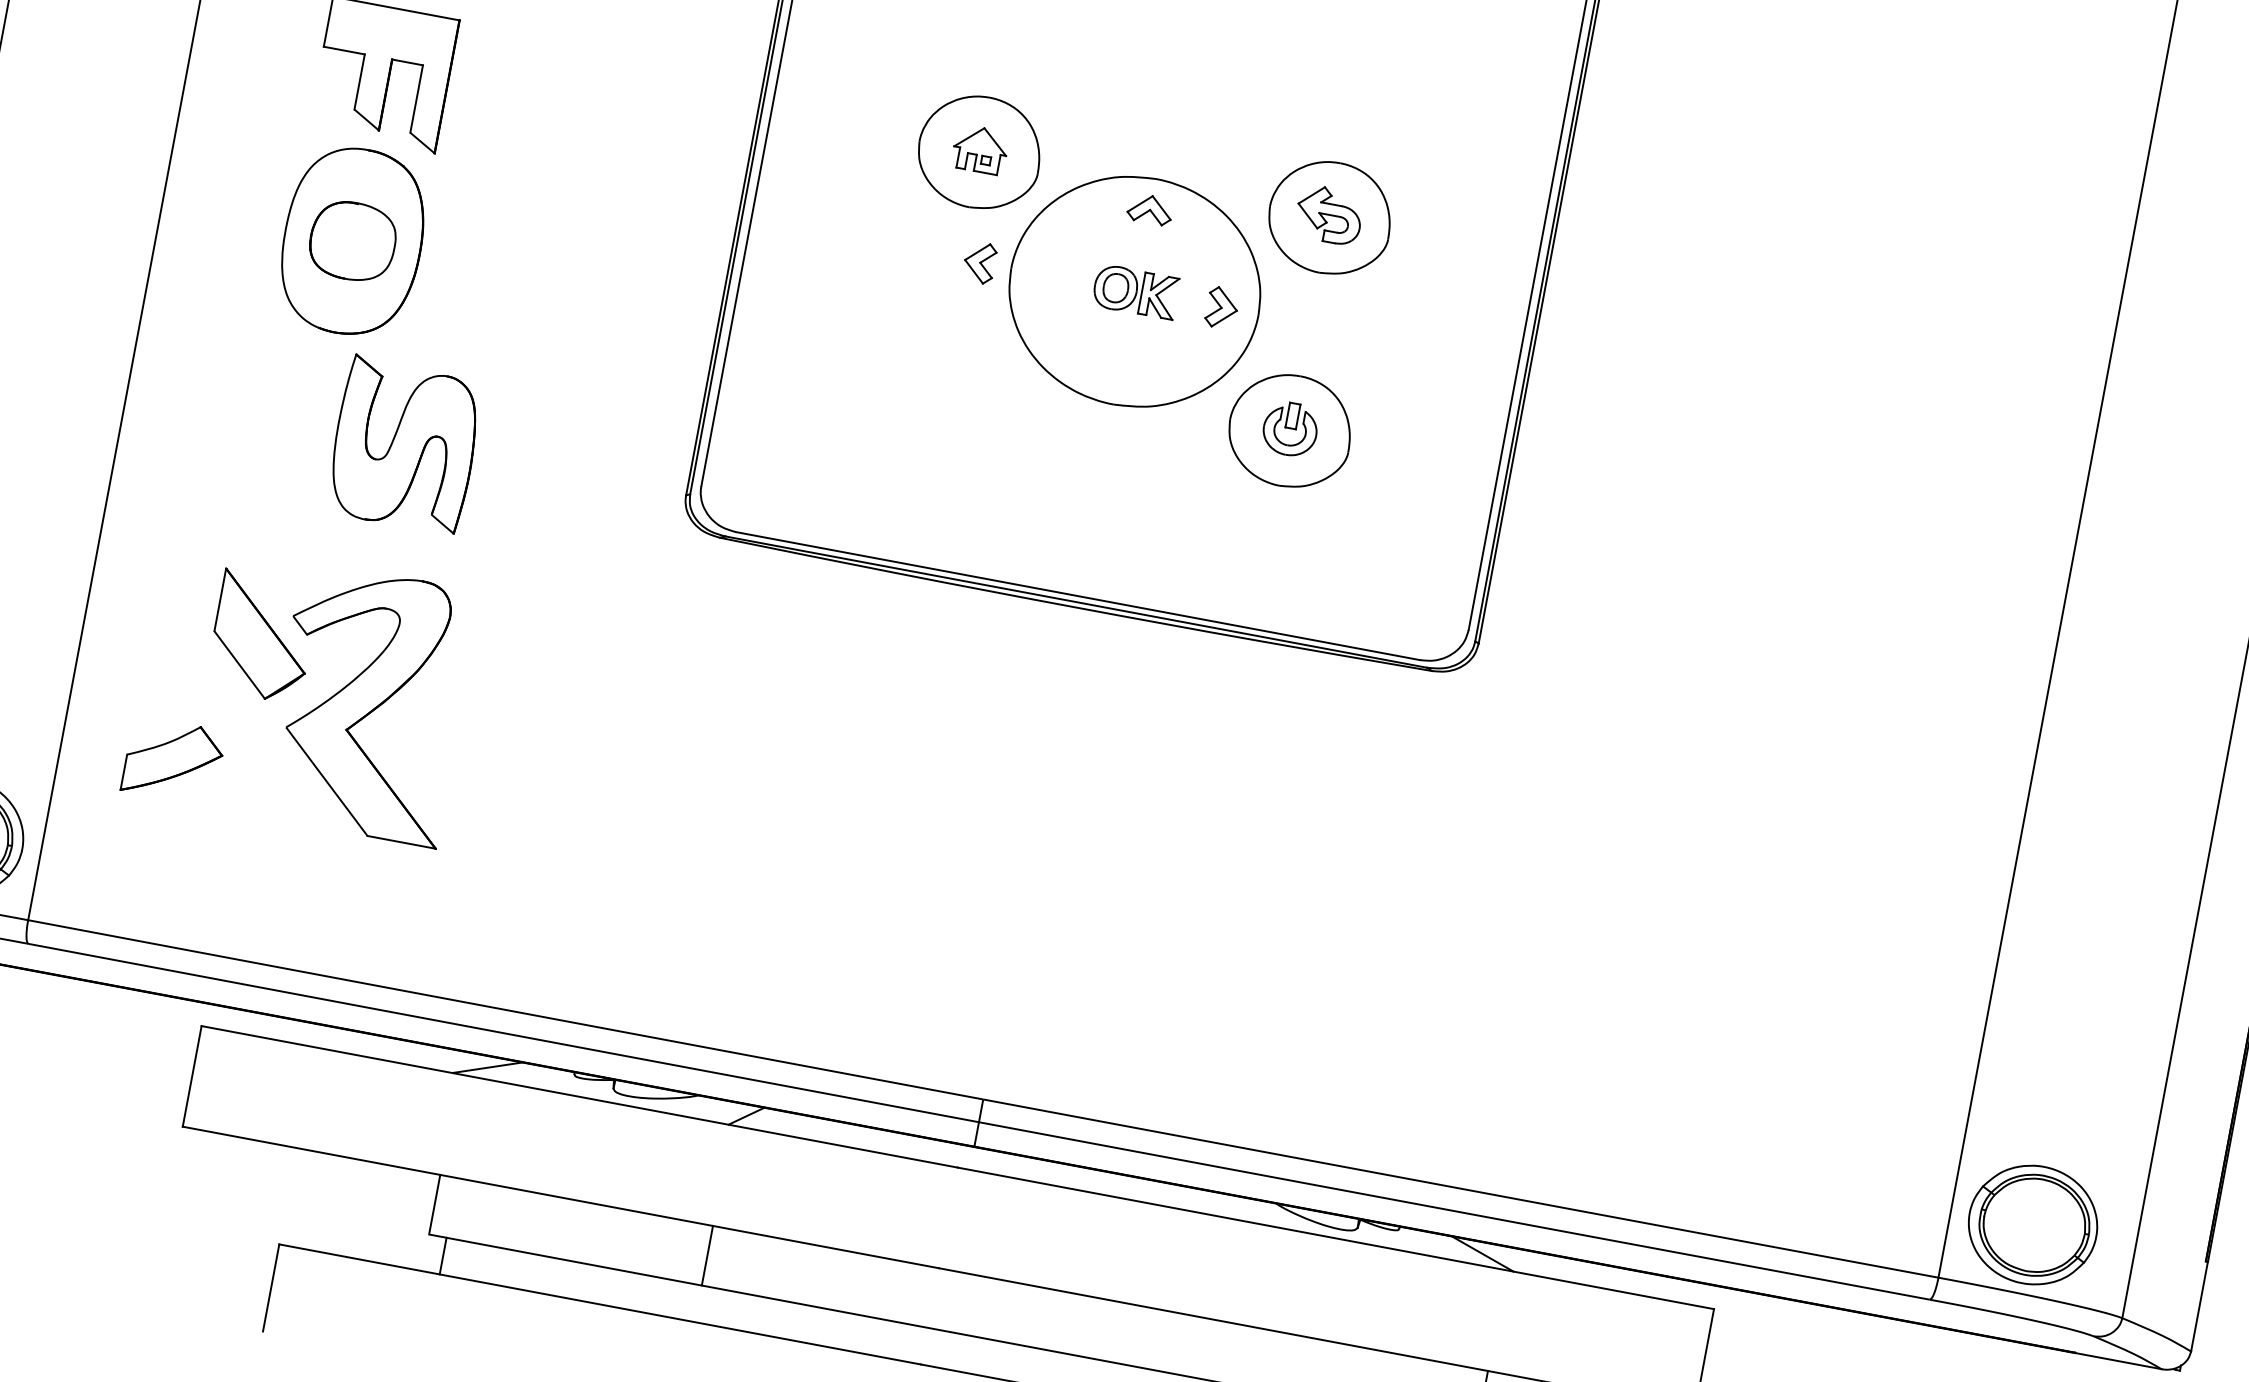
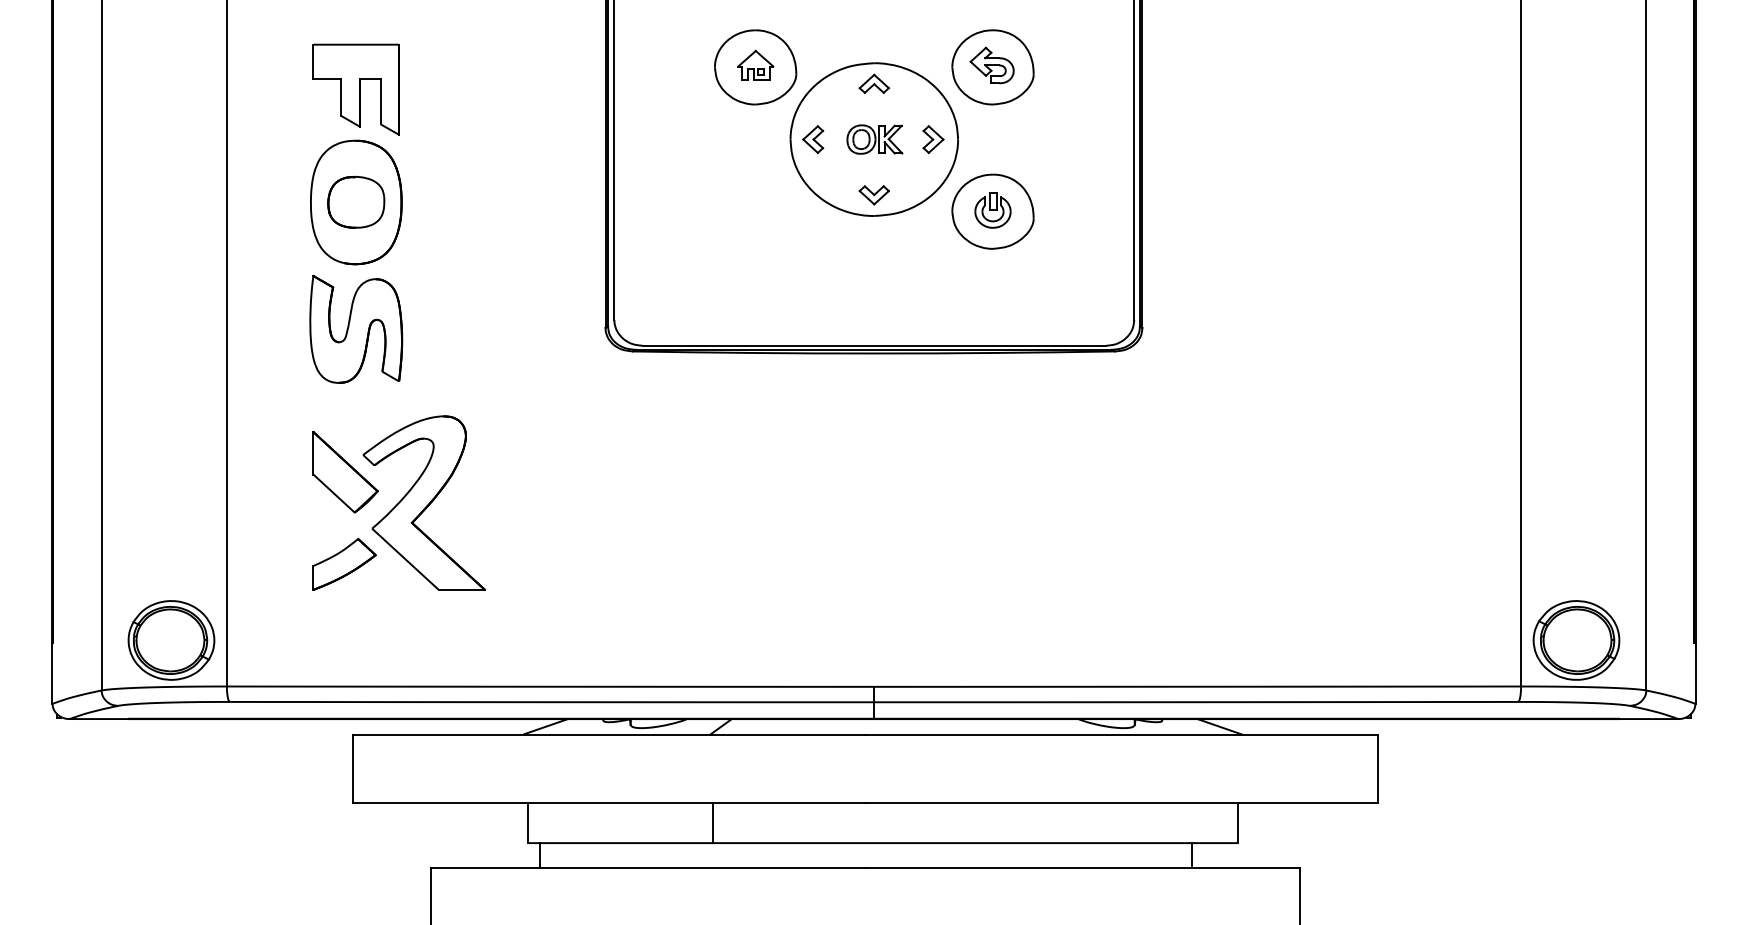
part: (980, 262) -> (813, 139), moved
part: (1118, 374) -> (873, 195), added
part: (405, 445) -> (356, 329), moved
part: (173, 759) -> (344, 563), moved

